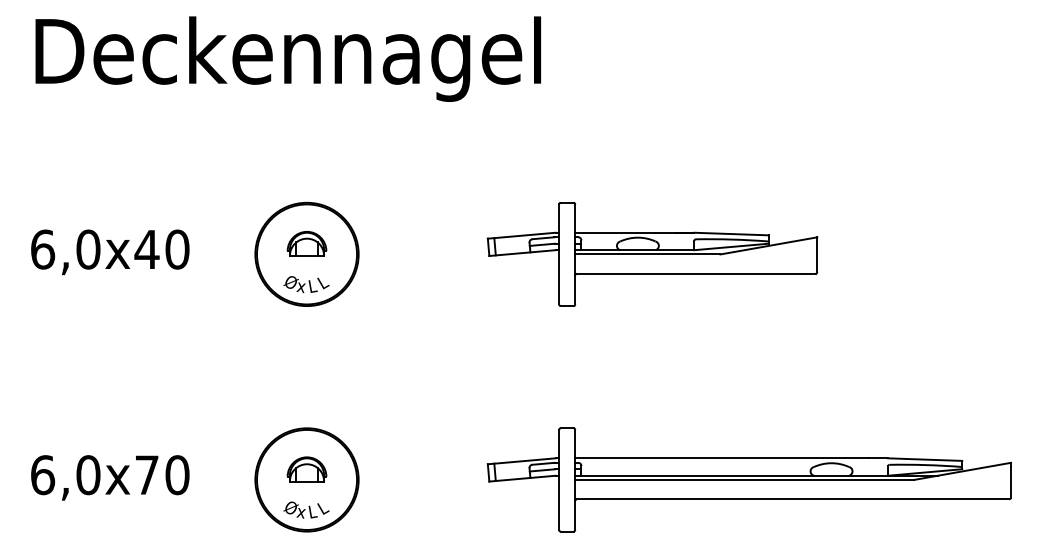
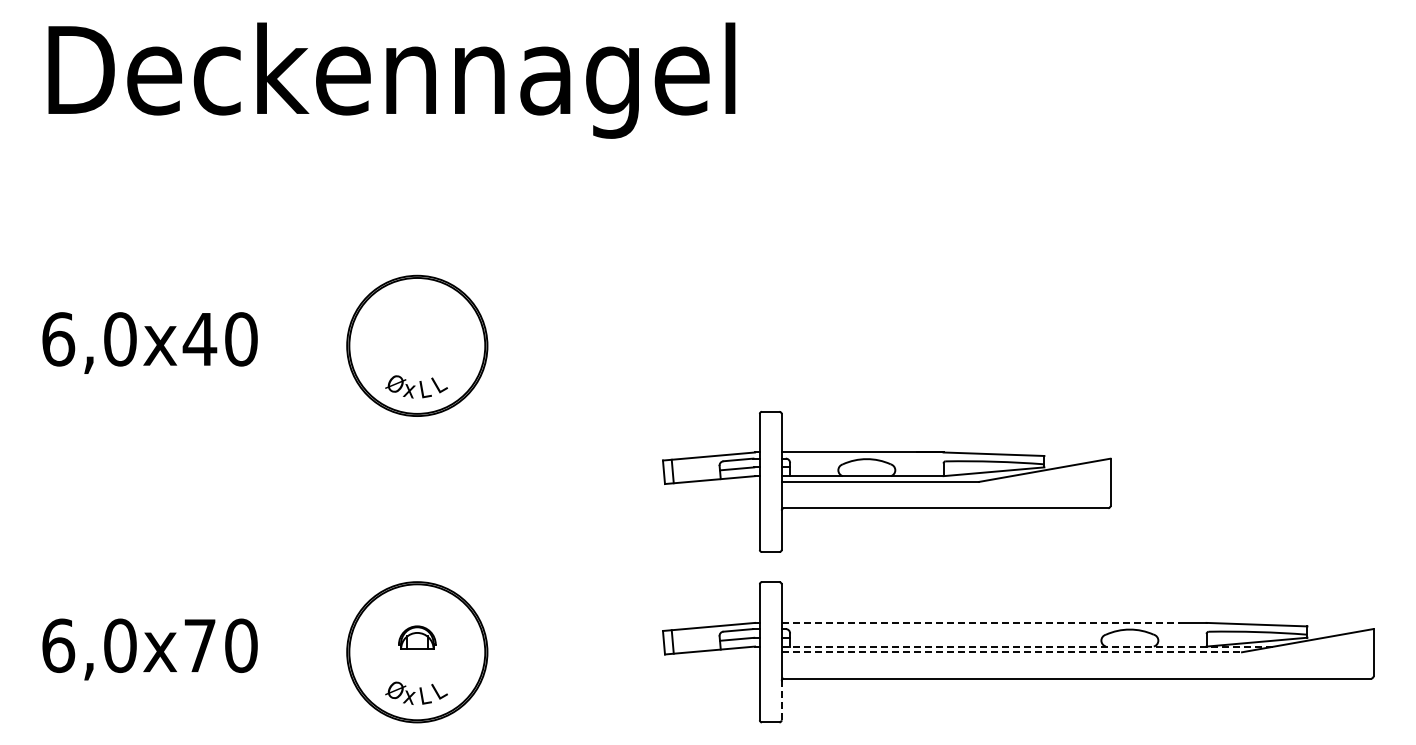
part: (307, 243) -> (417, 331), removed
part: (652, 254) -> (886, 481), moved
line: (722, 458) -> (981, 622), solid -> dashed
part: (307, 469) -> (417, 637), size x0.7
line: (756, 475) -> (1028, 646), solid -> dashed
line: (745, 480) -> (1012, 652), solid -> dashed
line: (575, 515) -> (781, 700), solid -> dashed

